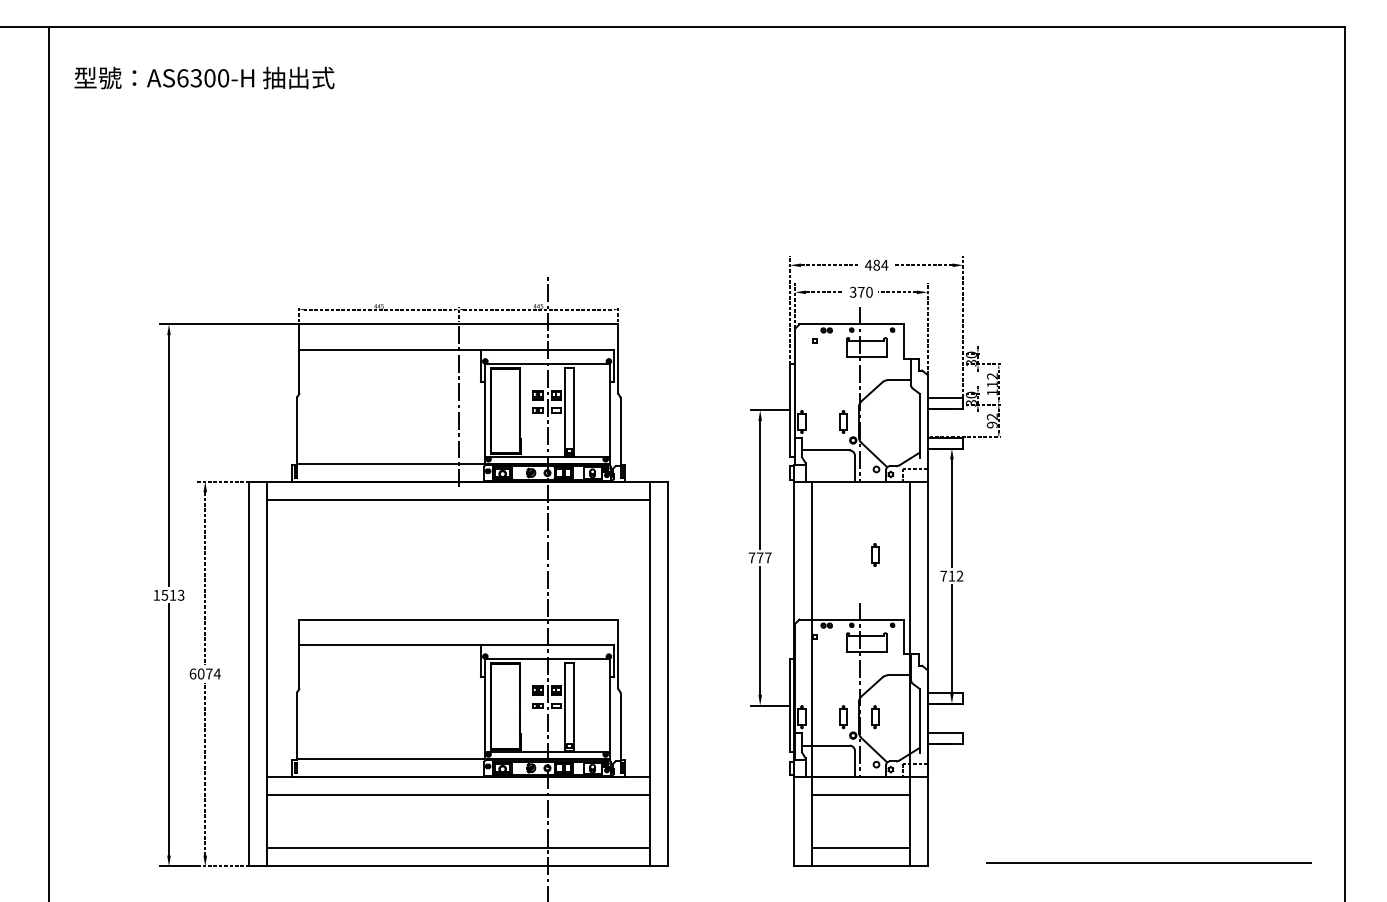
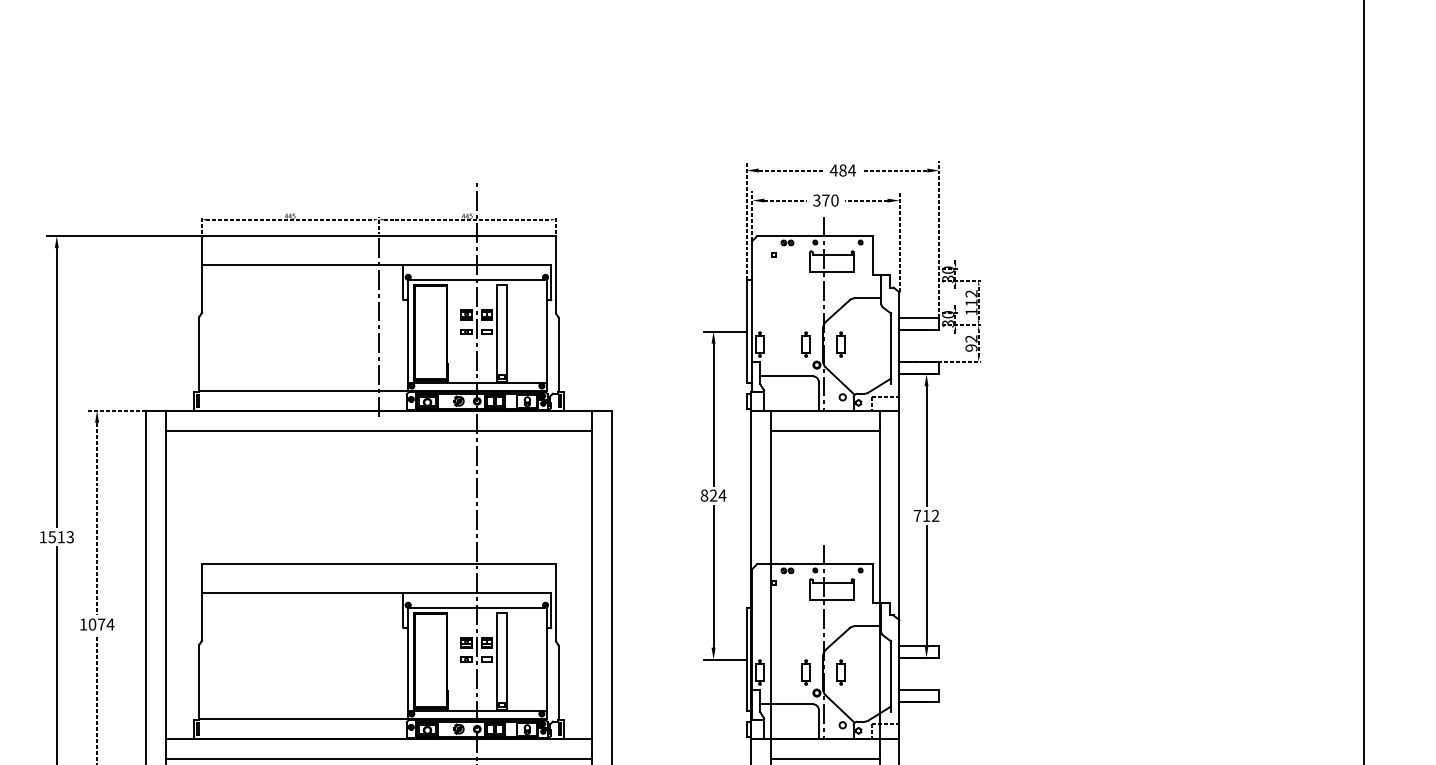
line: (860, 499) -> (824, 430), added
part: (875, 554) -> (841, 344), moved
text: (759, 557) -> (712, 495), 777 -> 824
text: (192, 673) -> (82, 624), 6074 -> 1074

